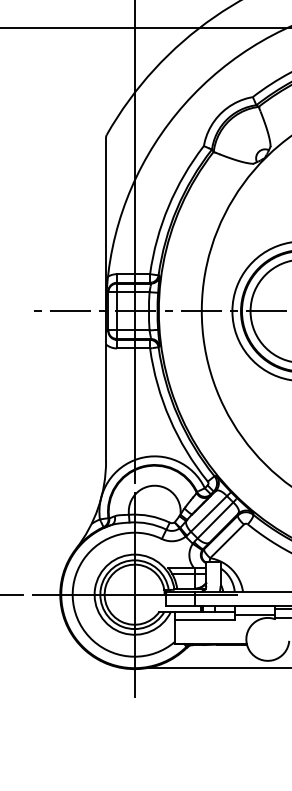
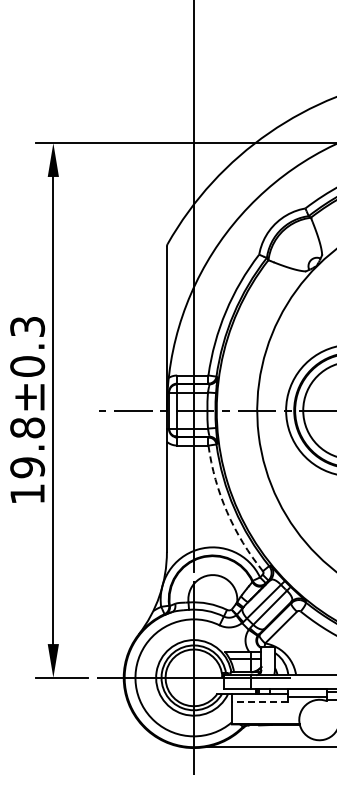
arc: (170, 419) -> (227, 512), solid -> dashed
line: (204, 620) -> (259, 702), solid -> dashed

